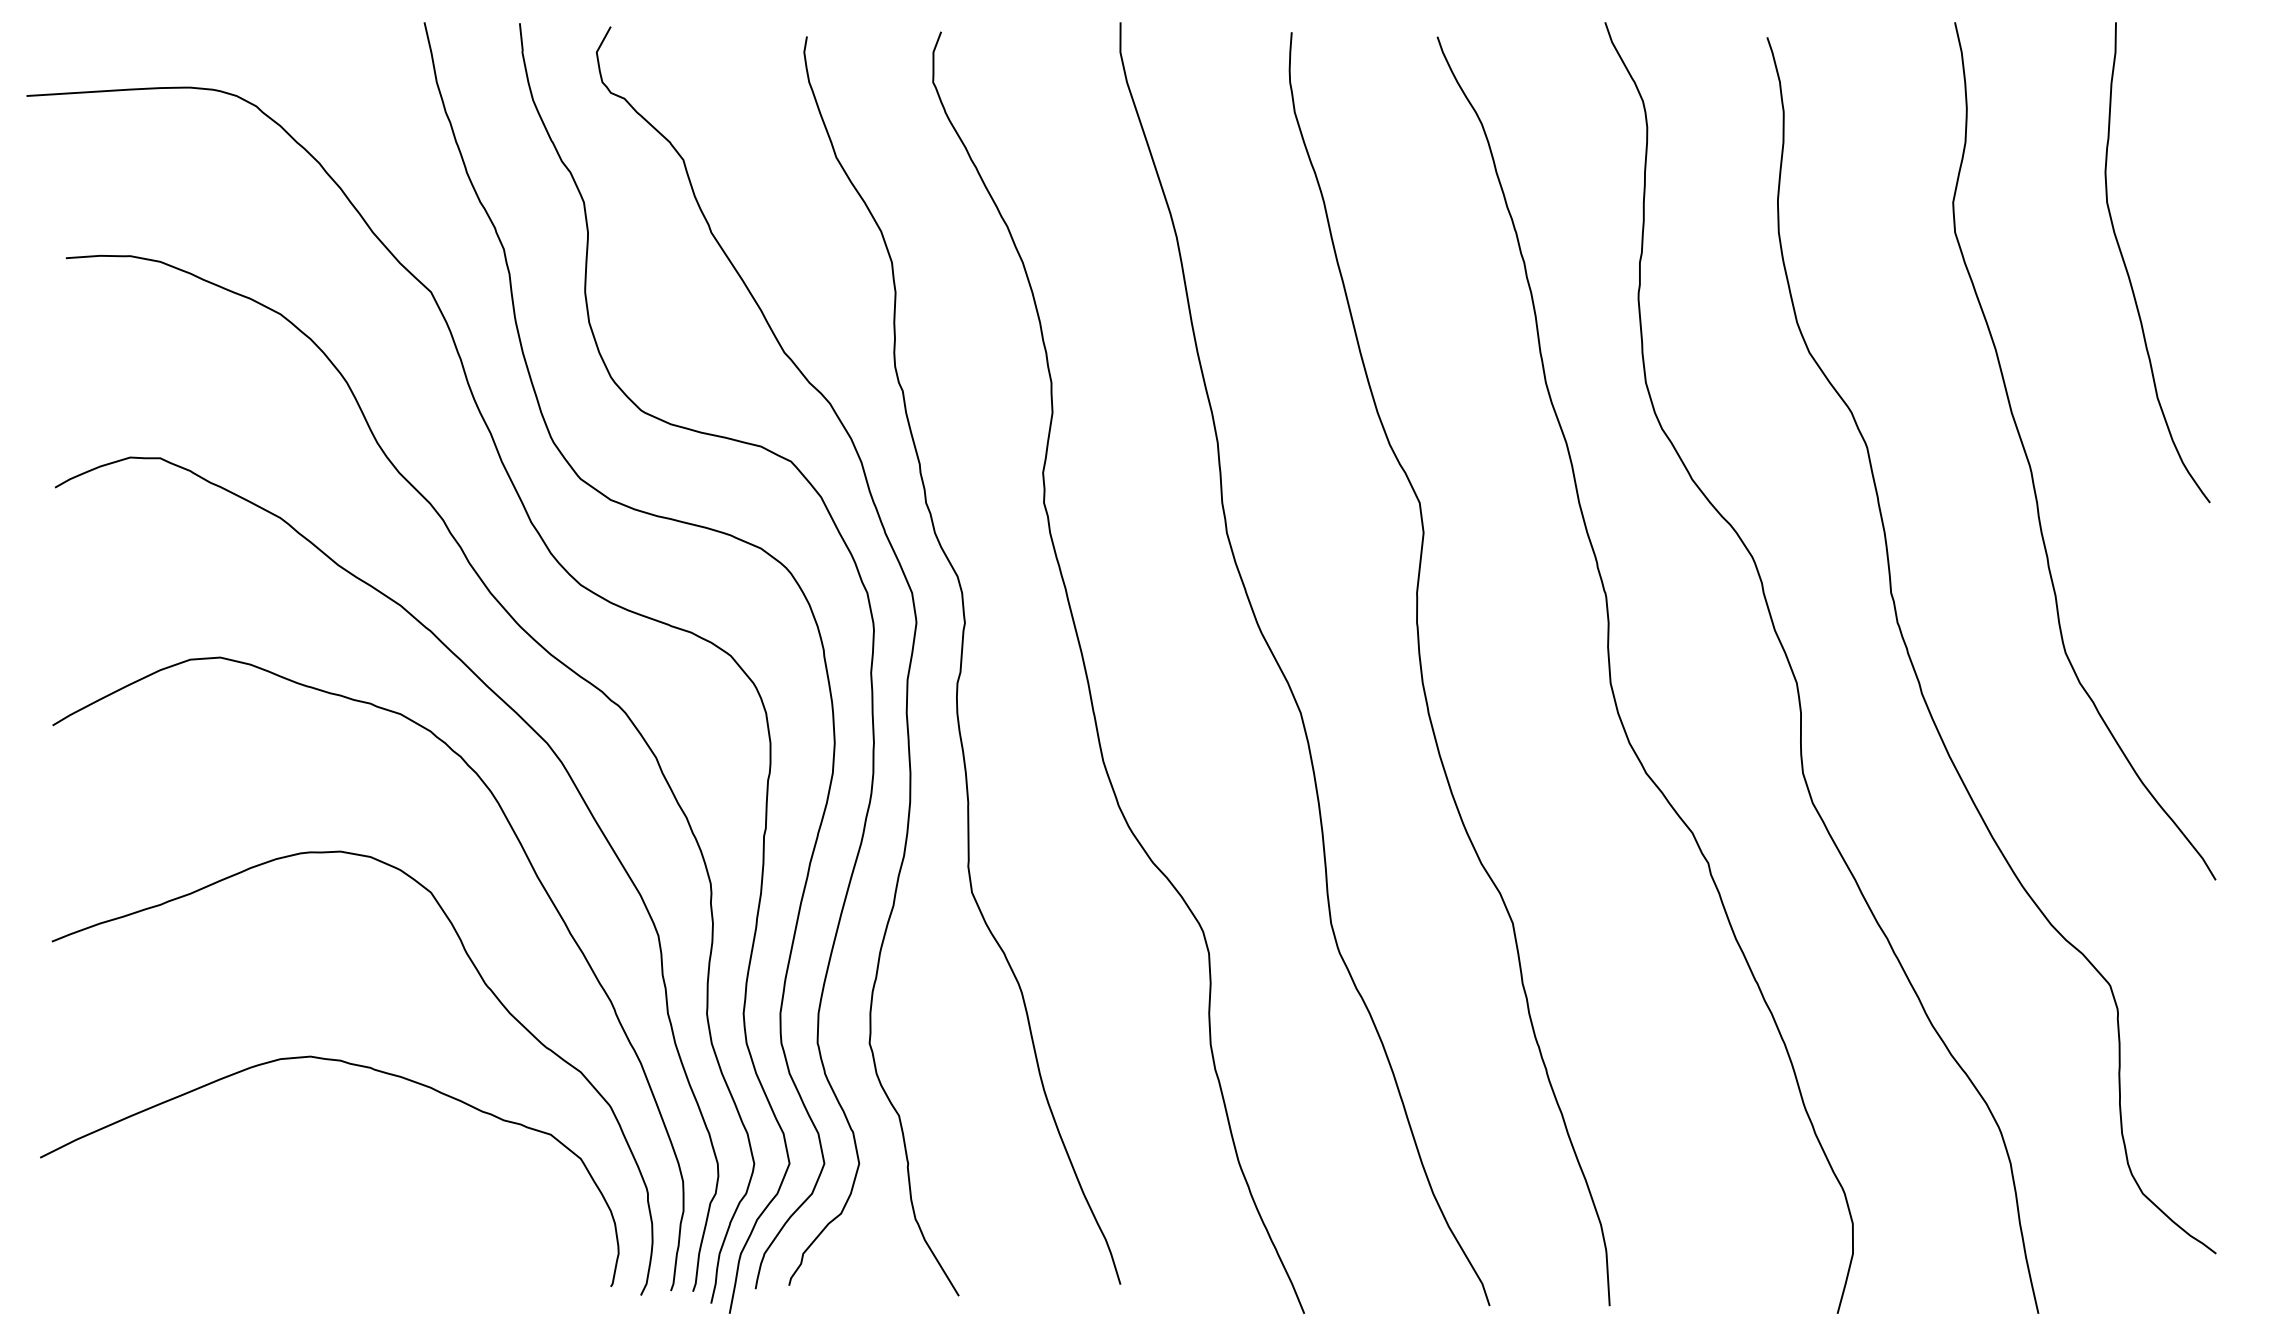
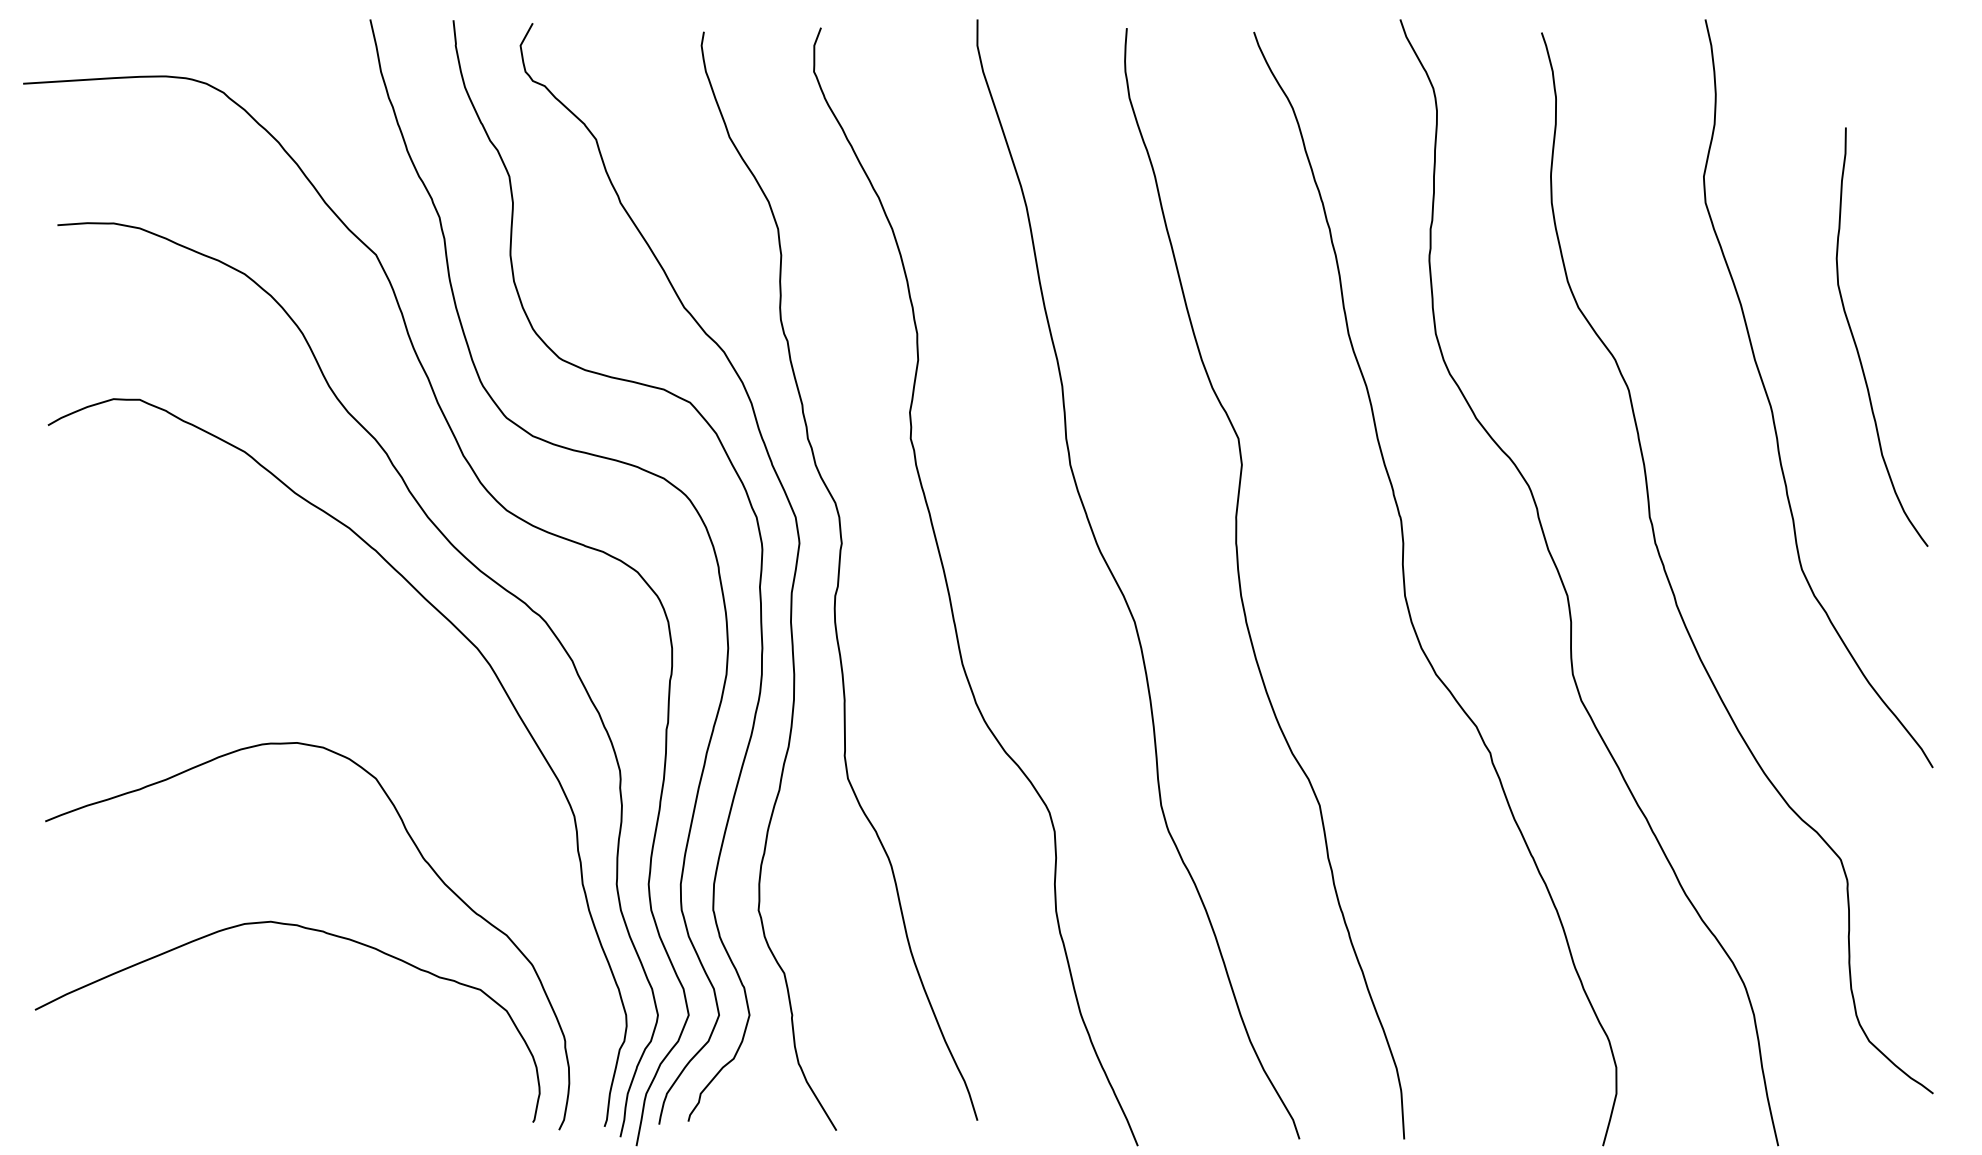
curve: (2128, 269) -> (1856, 343), moved
curve: (538, 880) -> (469, 768), removed

